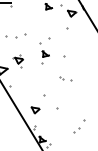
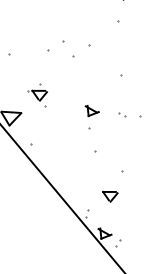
part: (20, 35) -> (55, 45), moved
part: (45, 57) -> (92, 116), moved
part: (35, 110) -> (110, 196), moved

